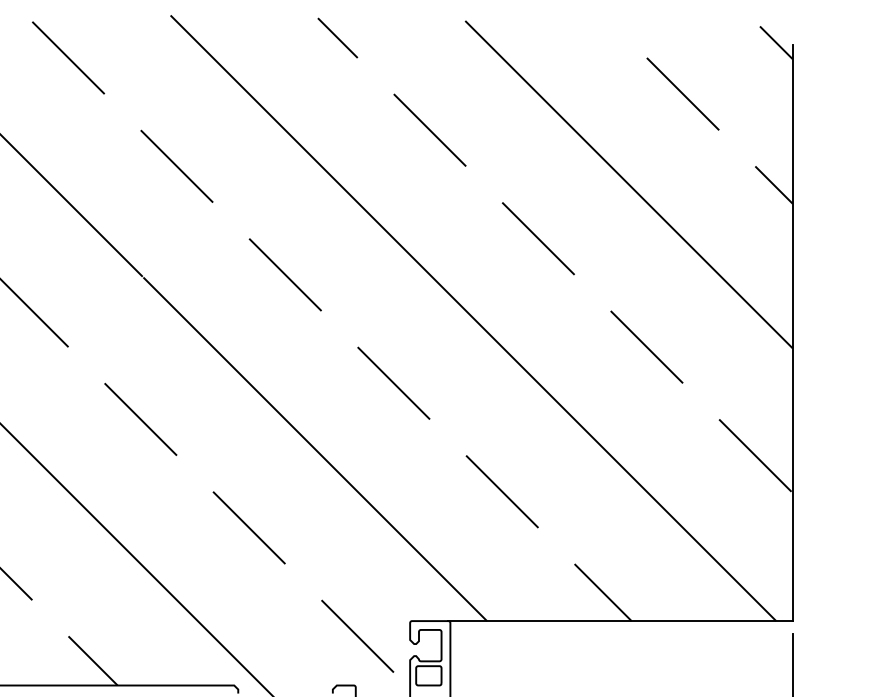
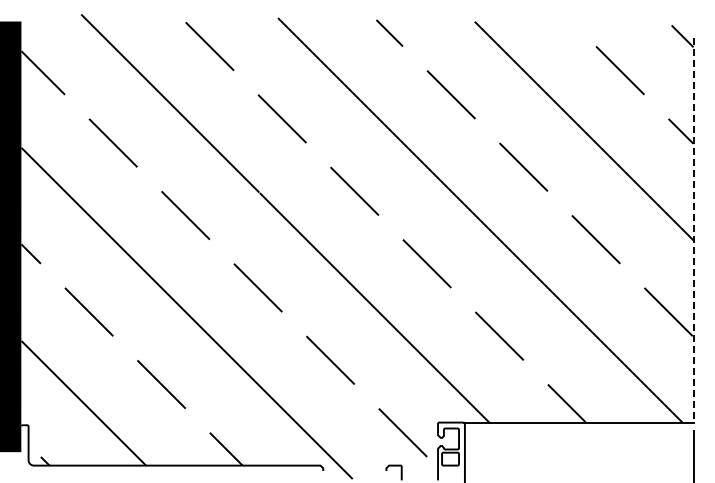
line: (792, 333) -> (693, 230), solid -> dashed

